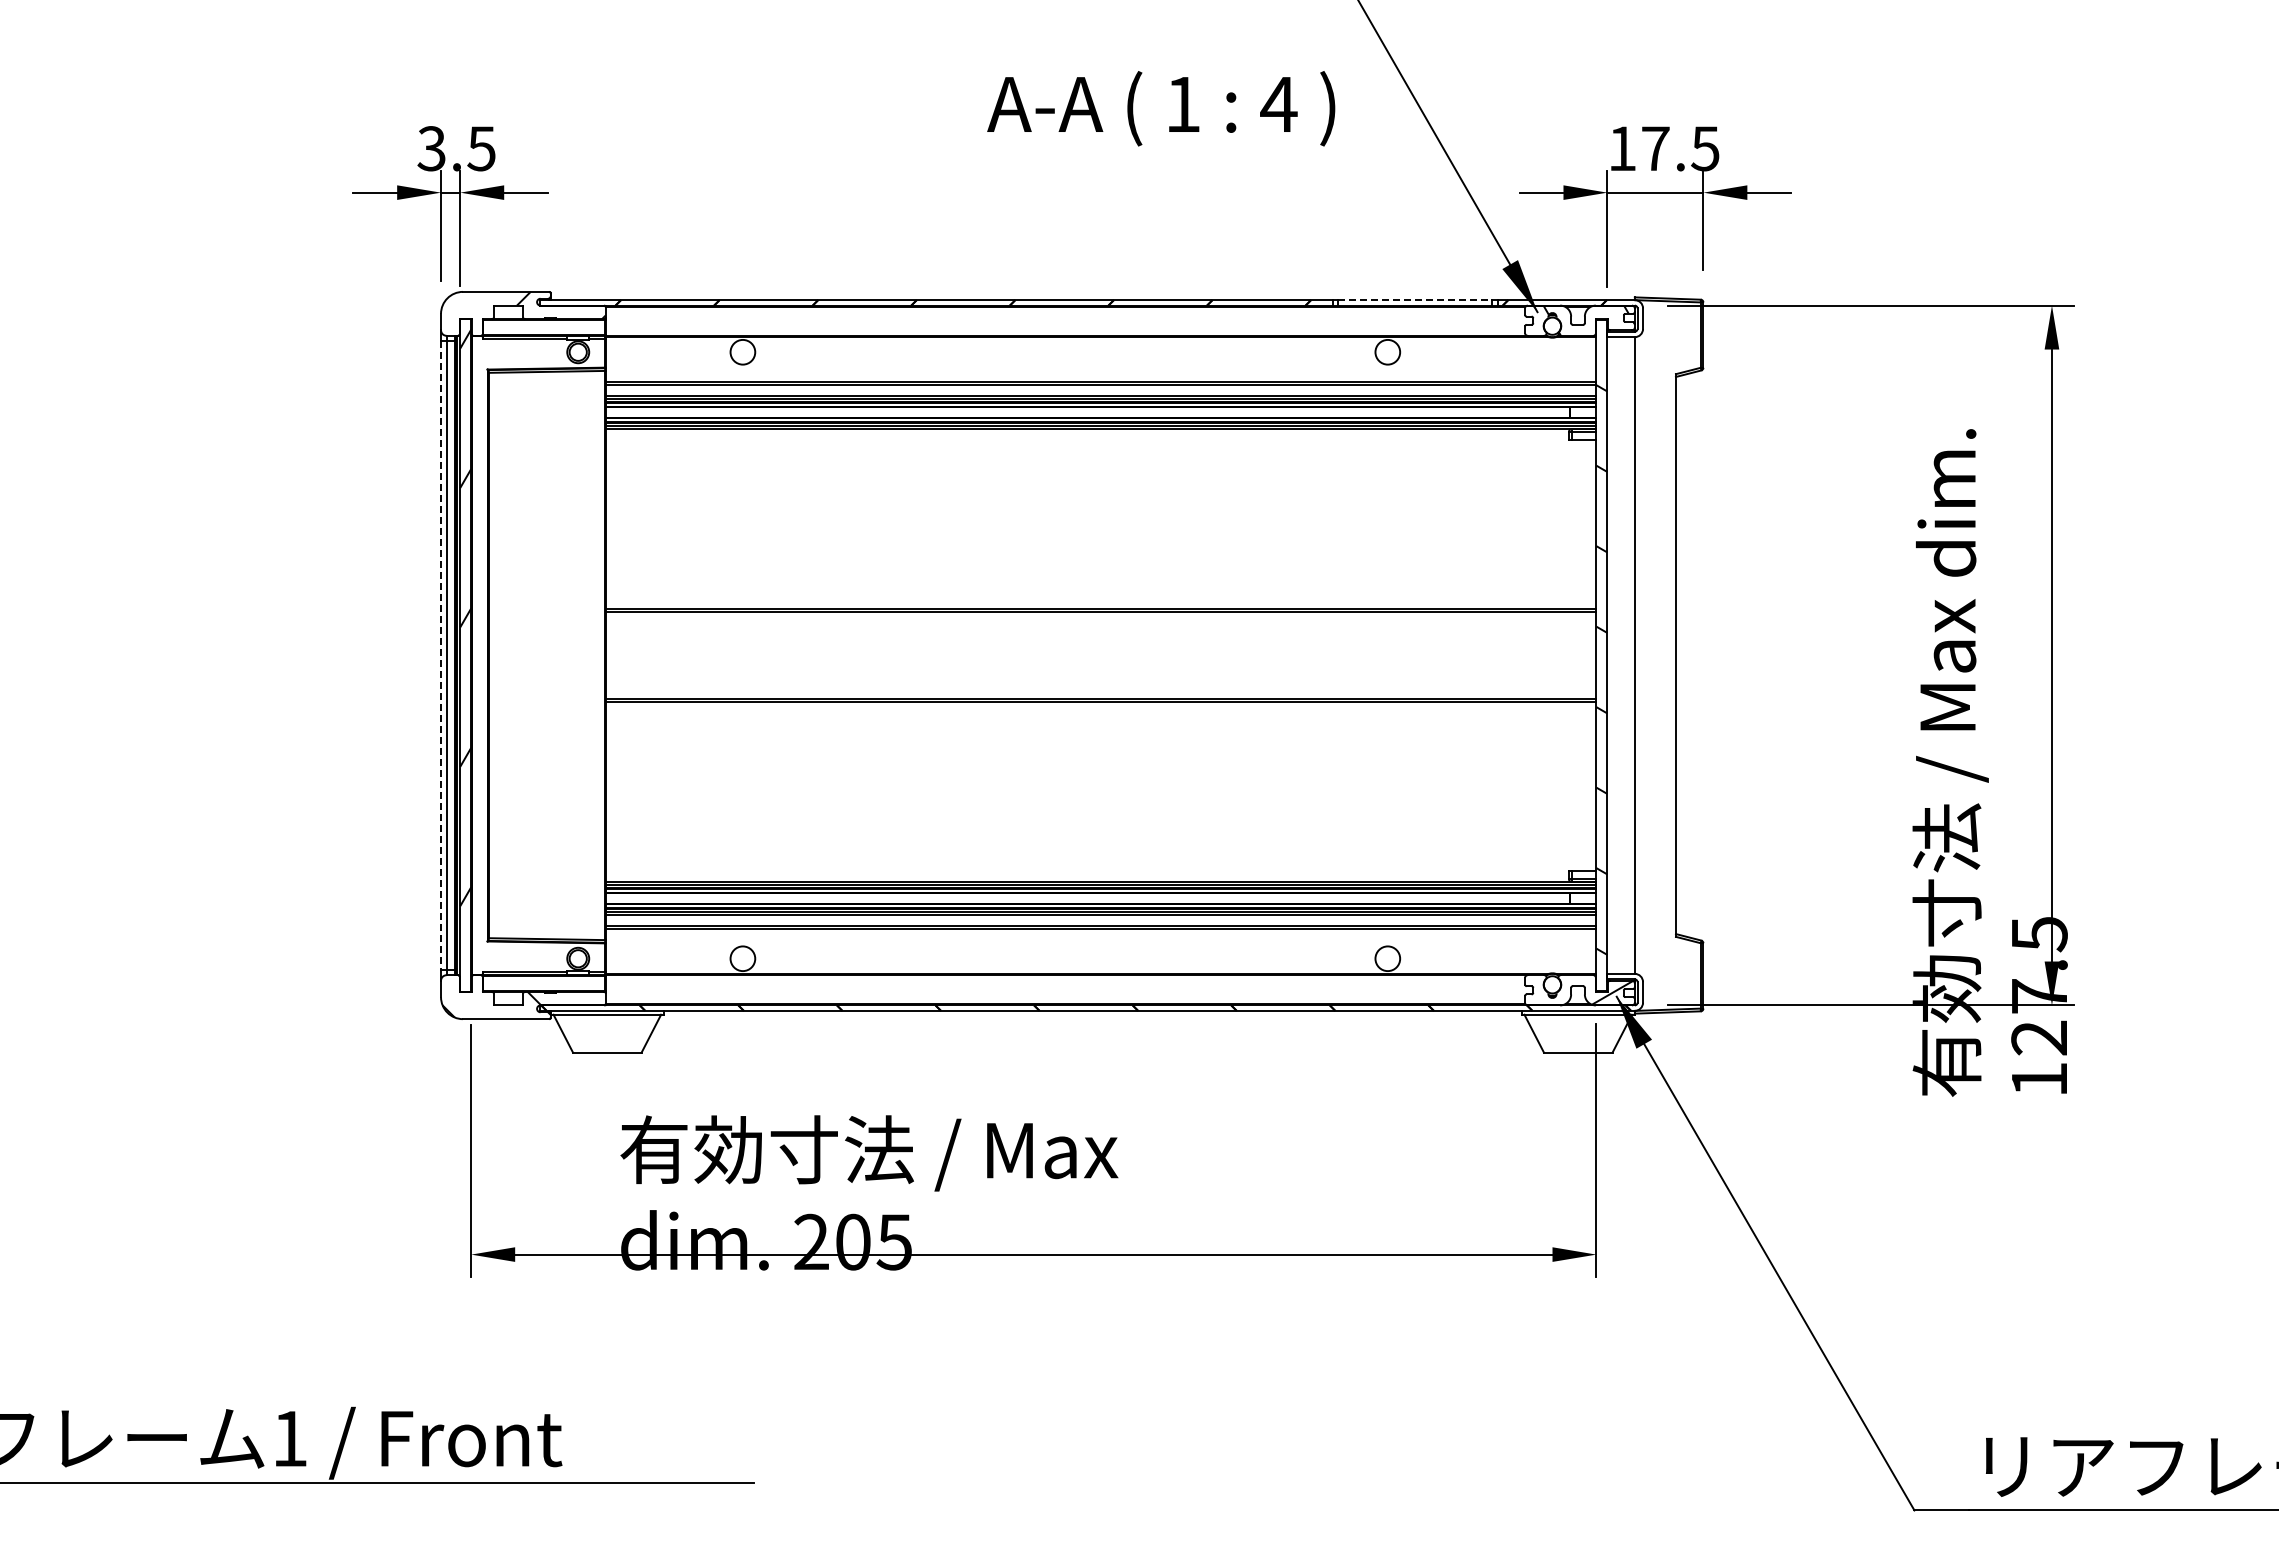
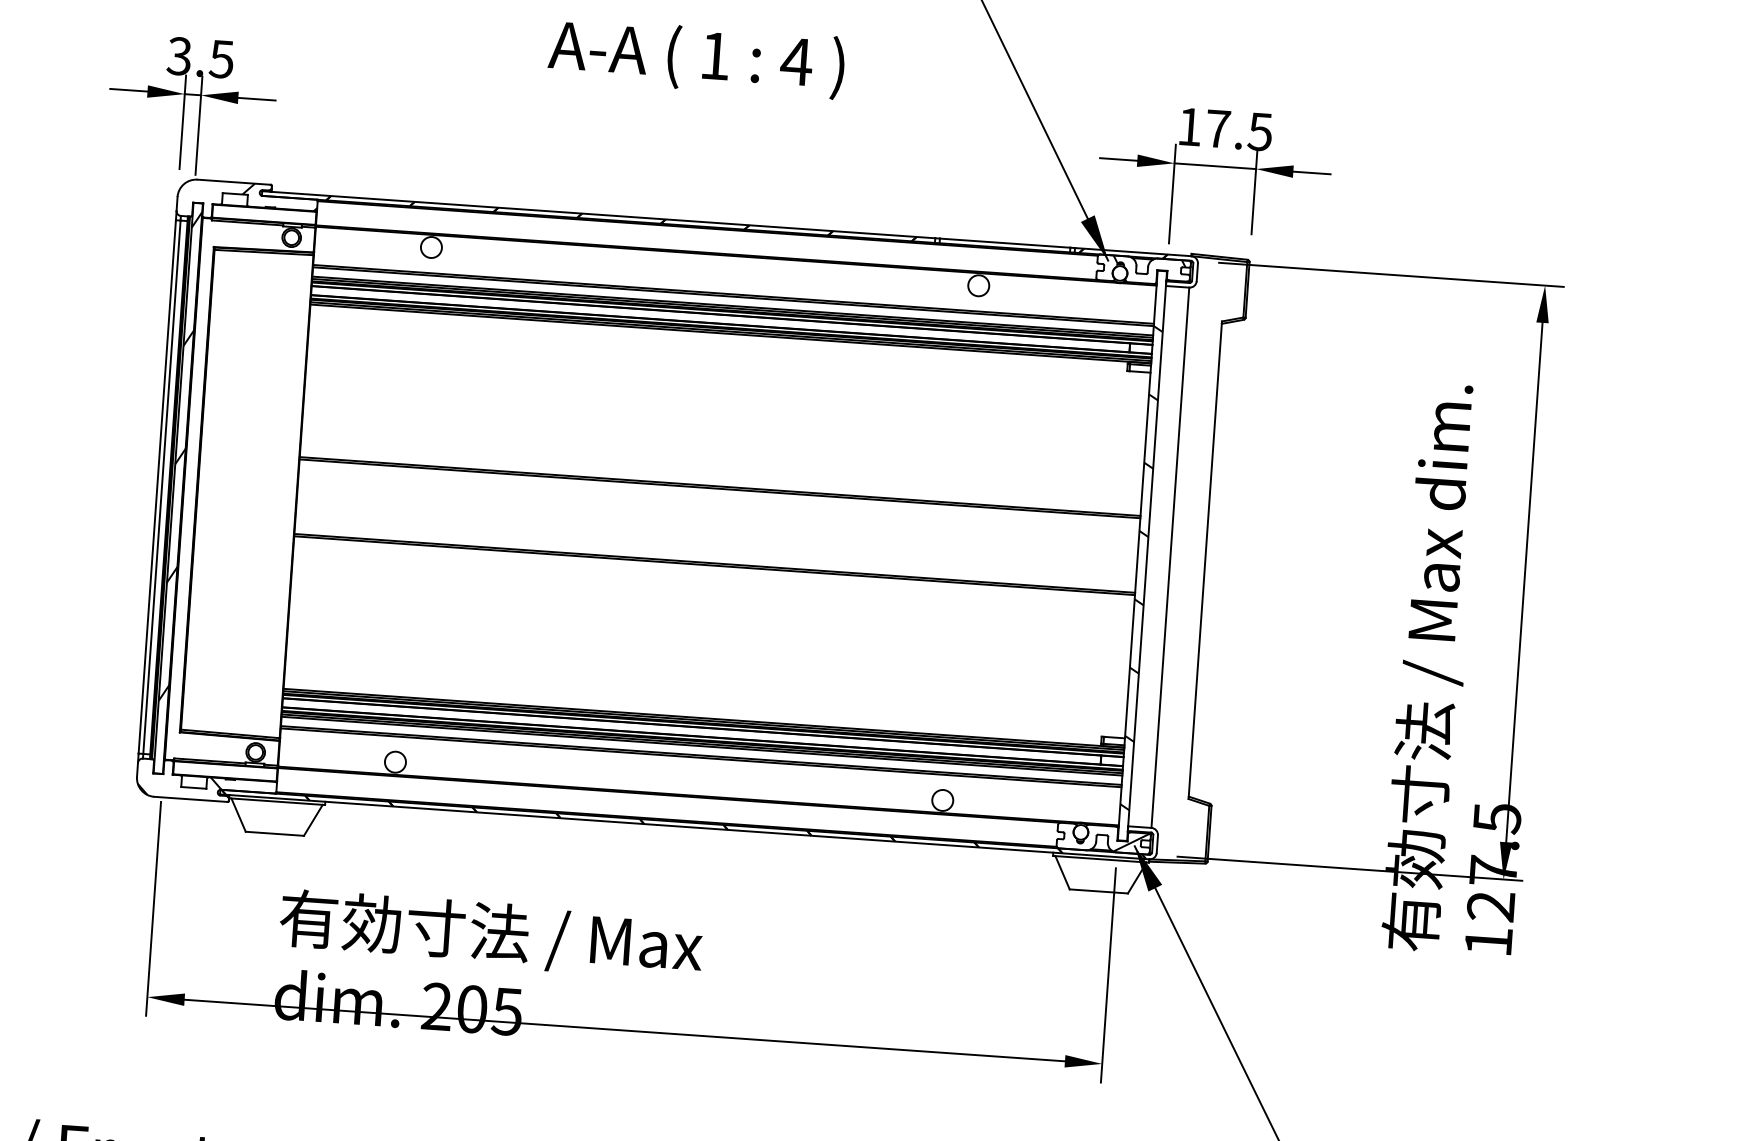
text: (1161, 108) -> (696, 58), moved
line: (1415, 300) -> (1005, 243), dashed -> solid
line: (441, 656) -> (157, 487), dashed -> solid

